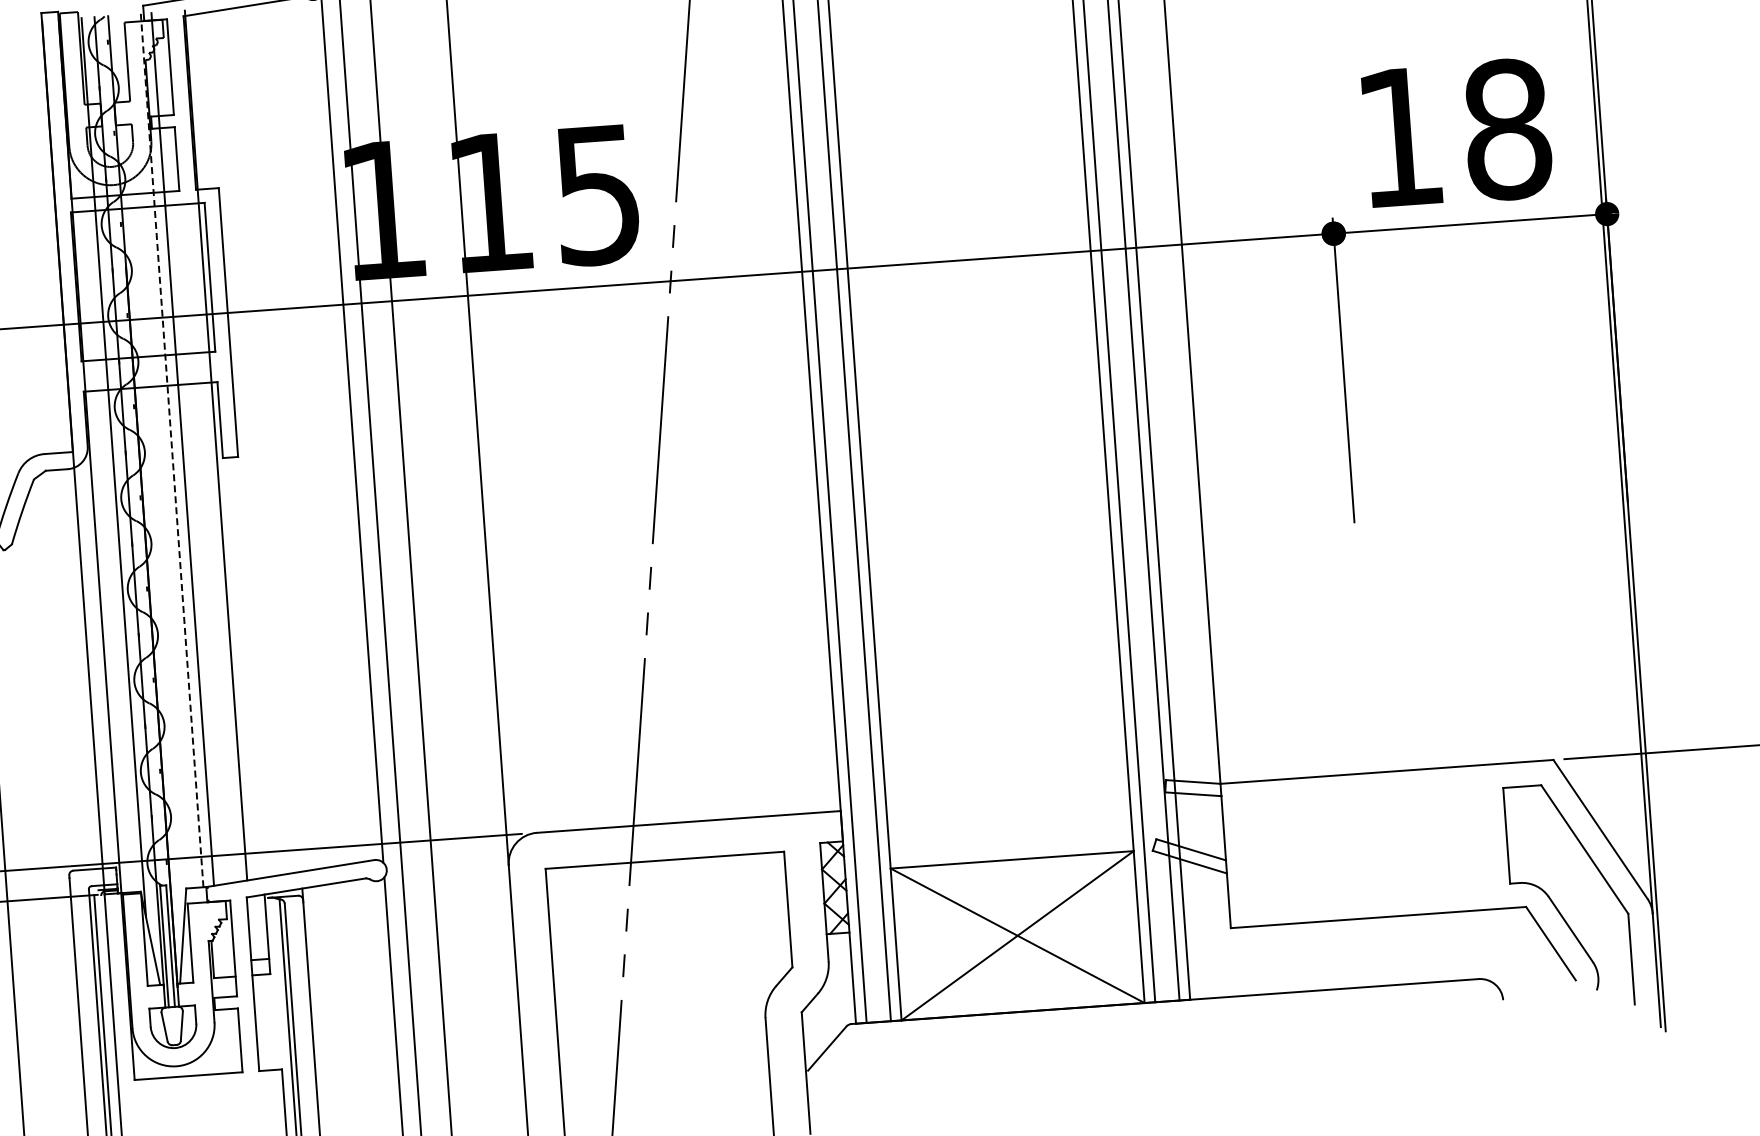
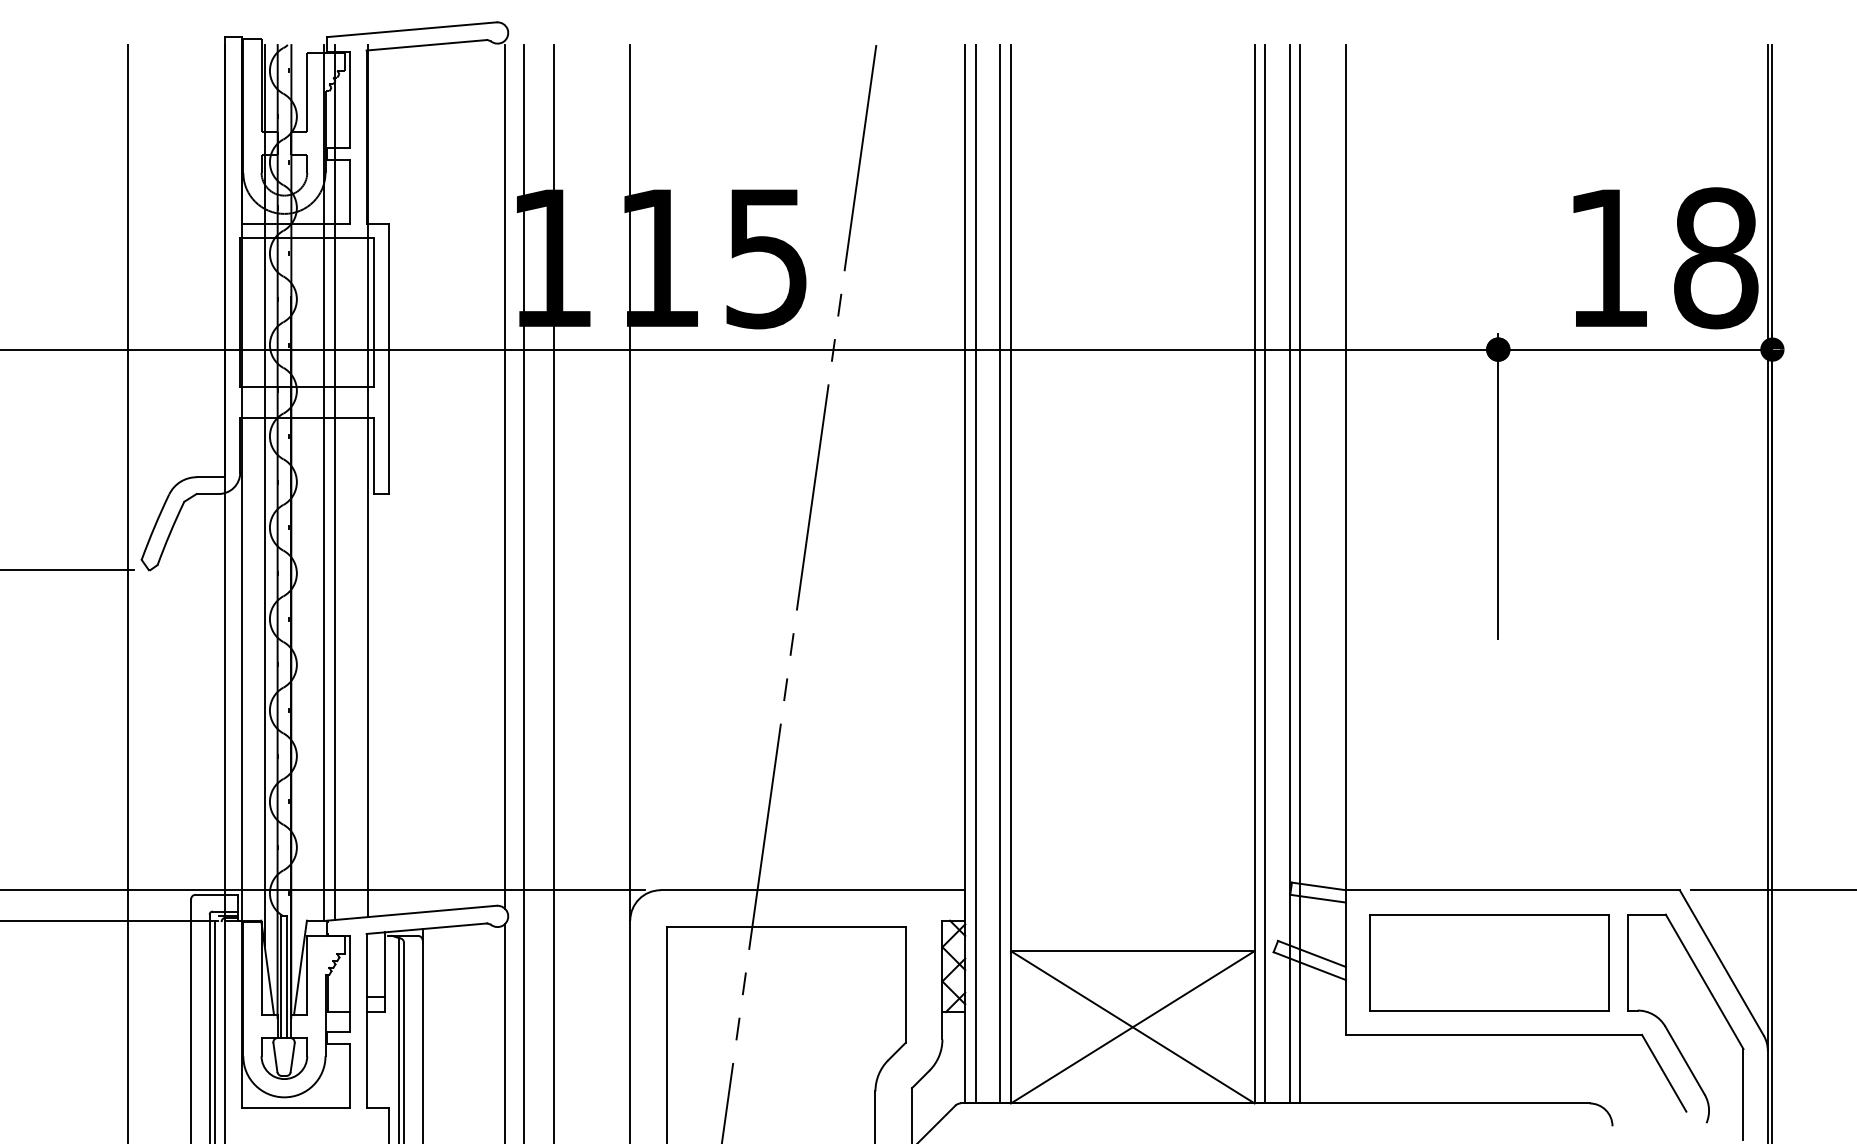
text: (1457, 133) -> (1665, 258), moved
line: (172, 450) -> (324, 482), dashed -> solid
part: (1368, 845) -> (1489, 962), added

